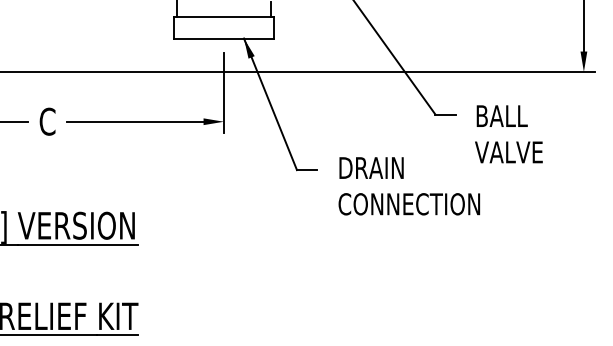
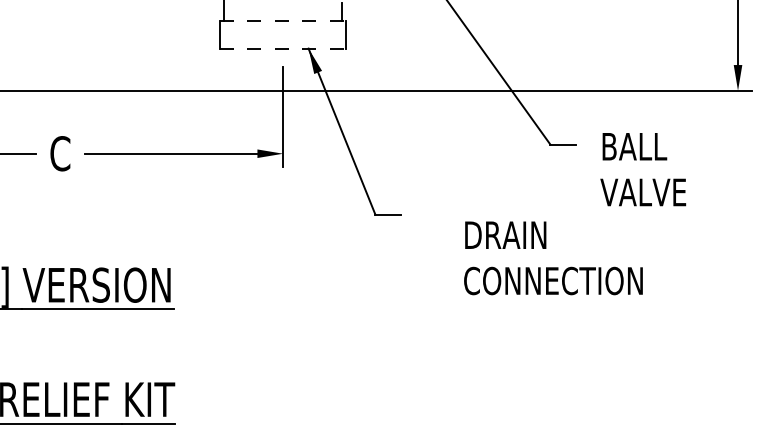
line: (224, 17) -> (283, 21), solid -> dashed
line: (224, 38) -> (283, 48), solid -> dashed
text: (409, 186) -> (553, 258), moved

